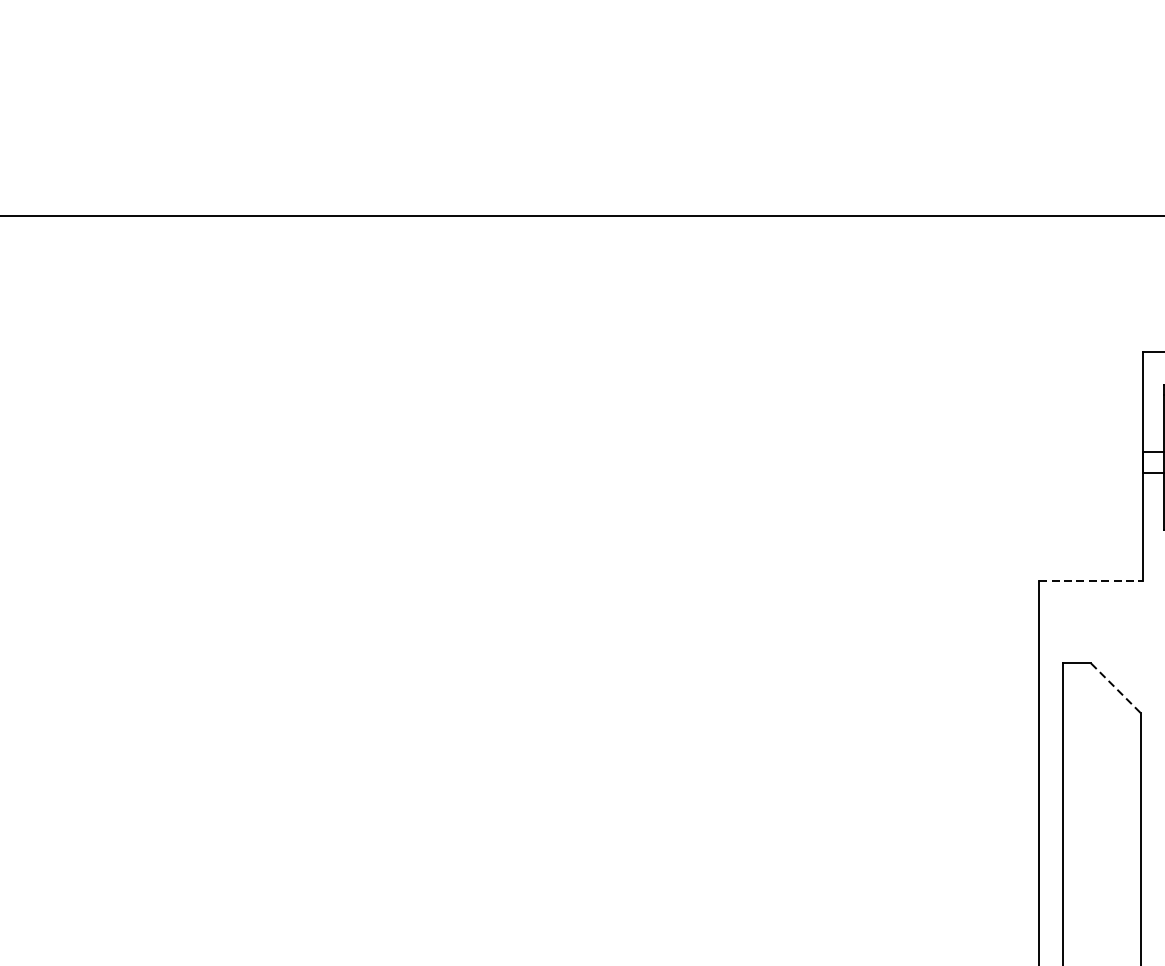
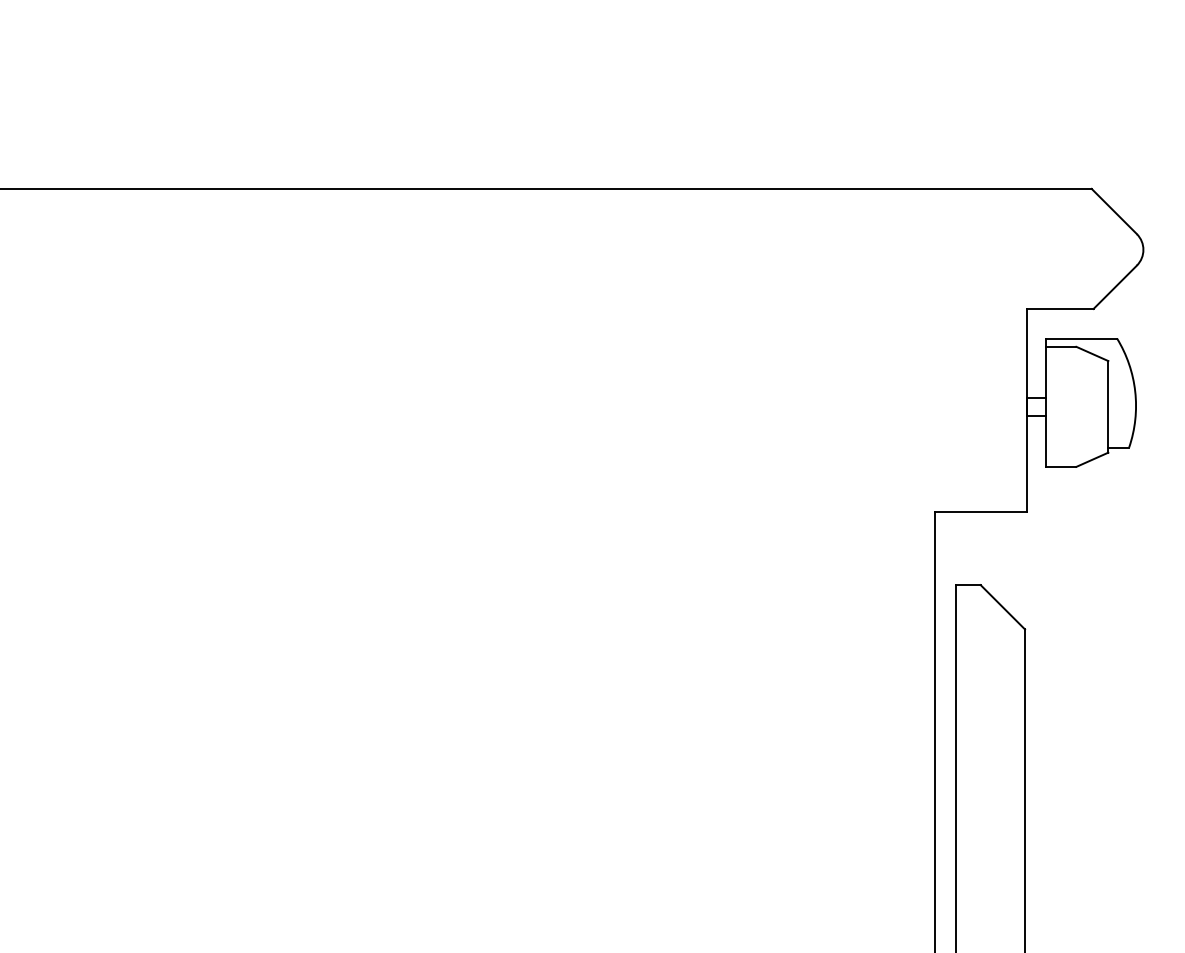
line: (1091, 581) -> (981, 512), dashed -> solid
line: (1116, 688) -> (1003, 607), dashed -> solid

